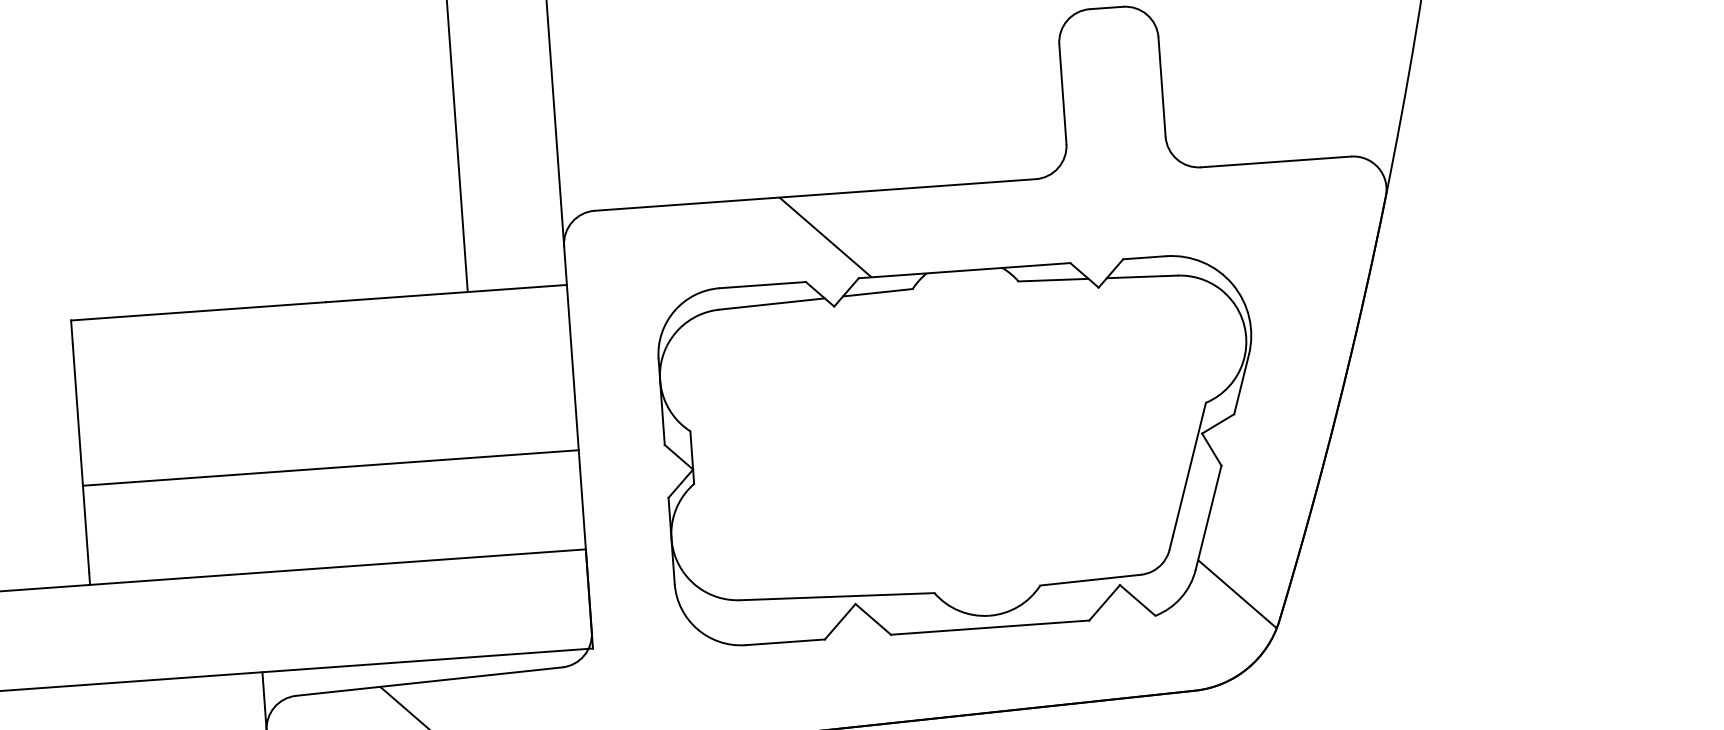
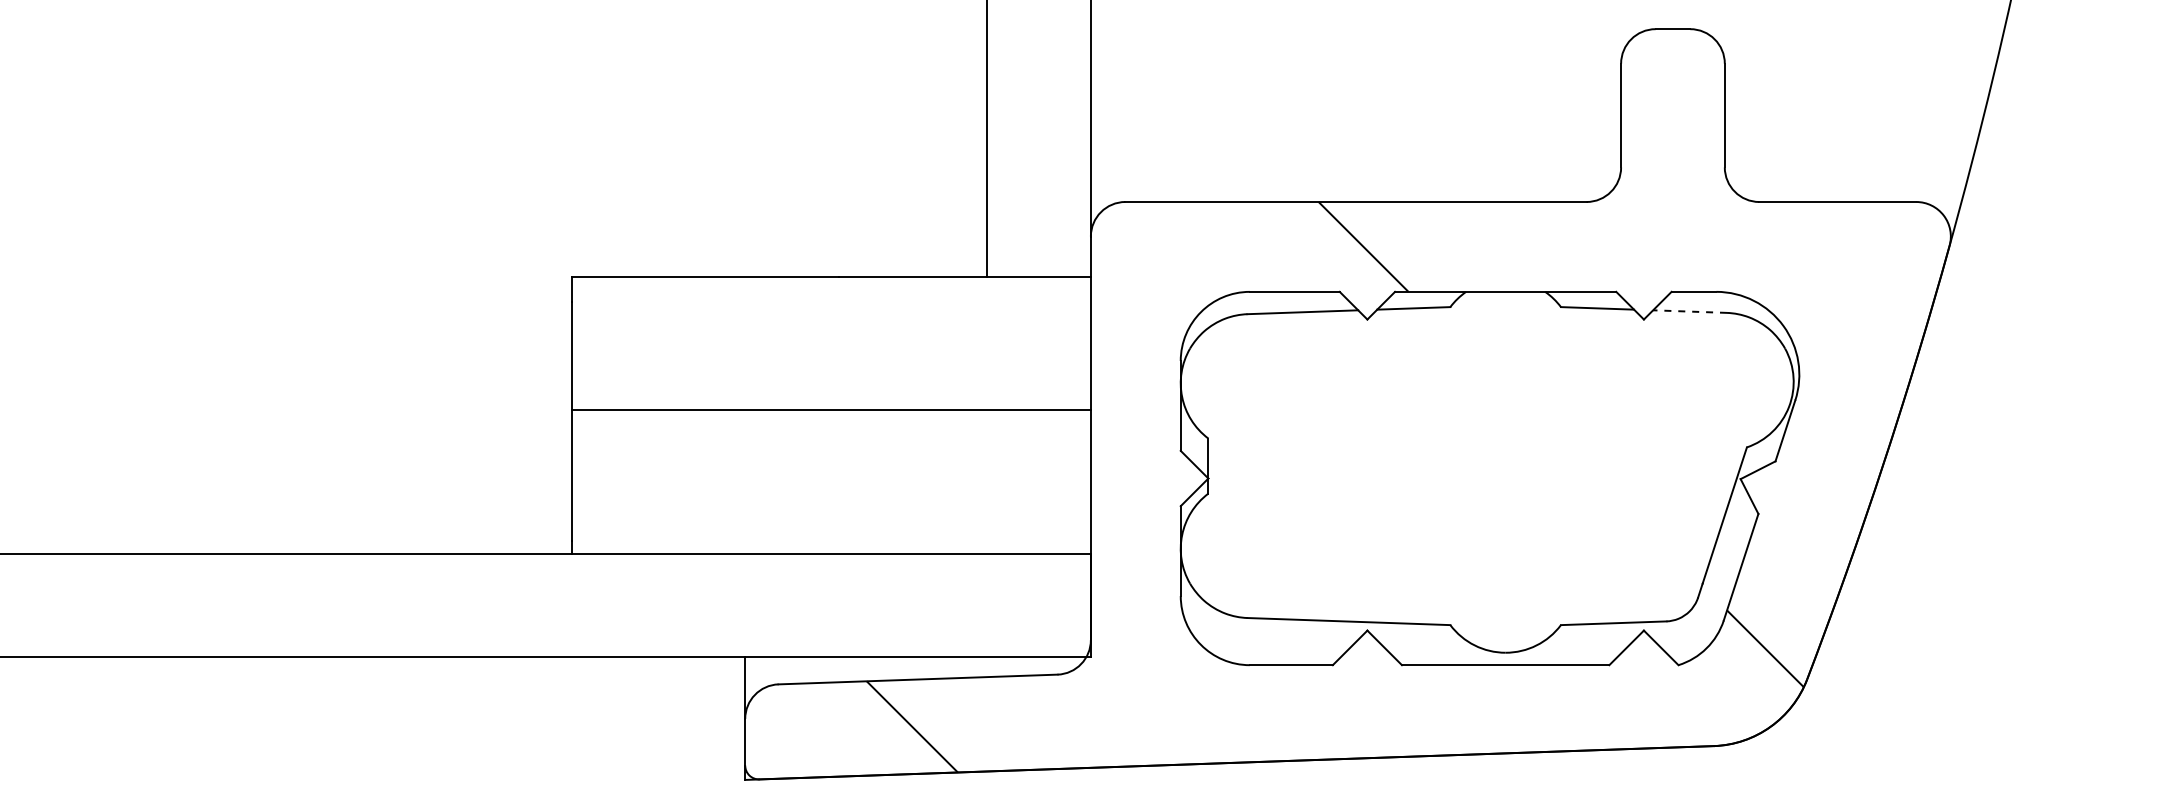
line: (1142, 276) -> (1690, 311), solid -> dashed
line: (330, 467) -> (831, 409), moved

